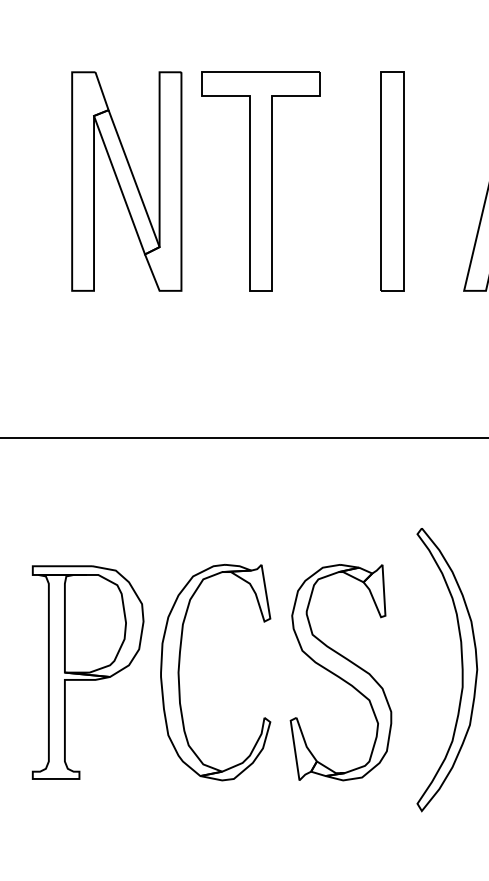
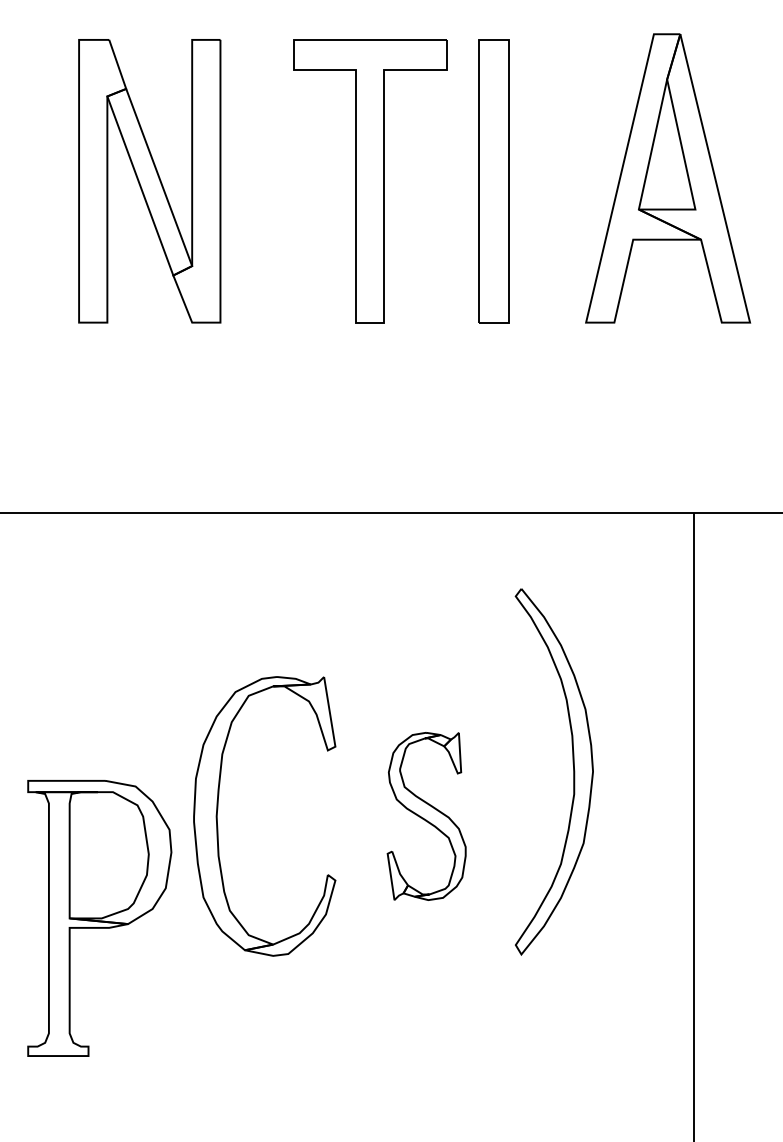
part: (261, 181) -> (370, 181), moved
part: (462, 669) -> (573, 771), moved
part: (87, 672) -> (99, 918), moved
part: (340, 672) -> (426, 816), size x0.6

